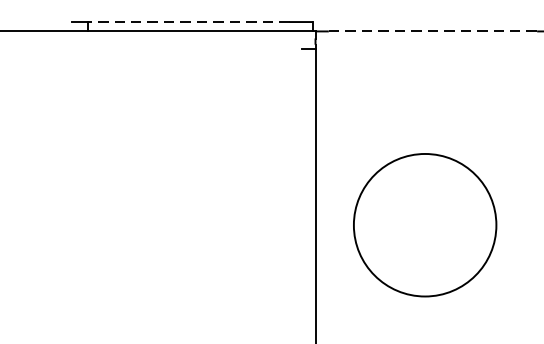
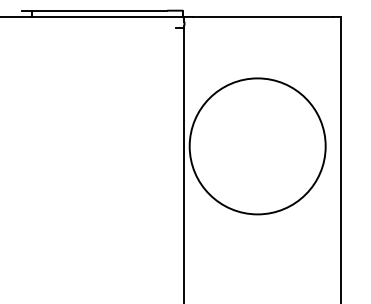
line: (188, 21) -> (99, 10), dashed -> solid
line: (432, 30) -> (262, 16), dashed -> solid
circle: (424, 225) -> (257, 146), size x1.43

